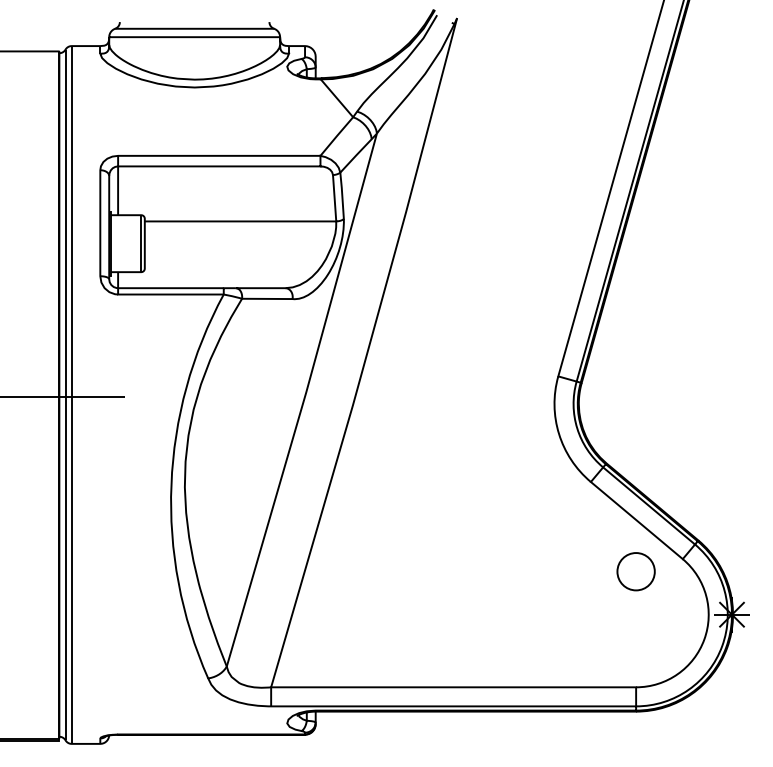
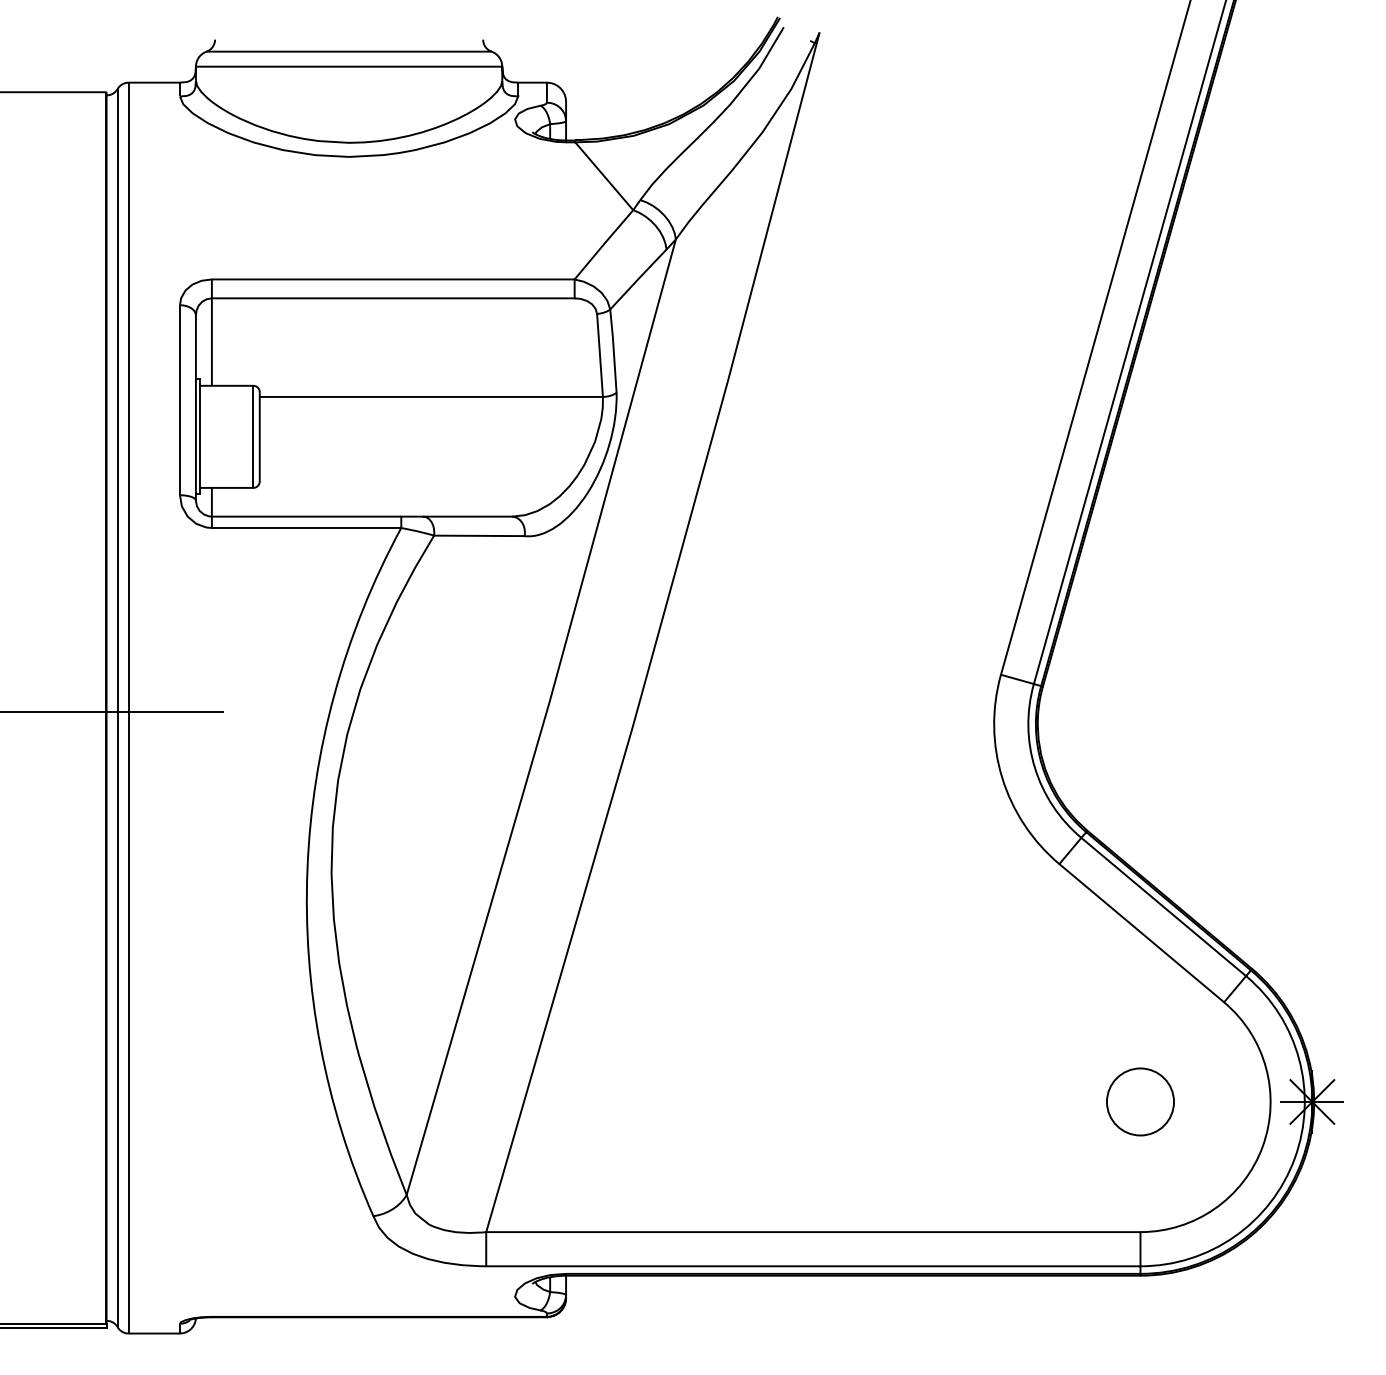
circle: (635, 571) -> (1139, 1101), moved

